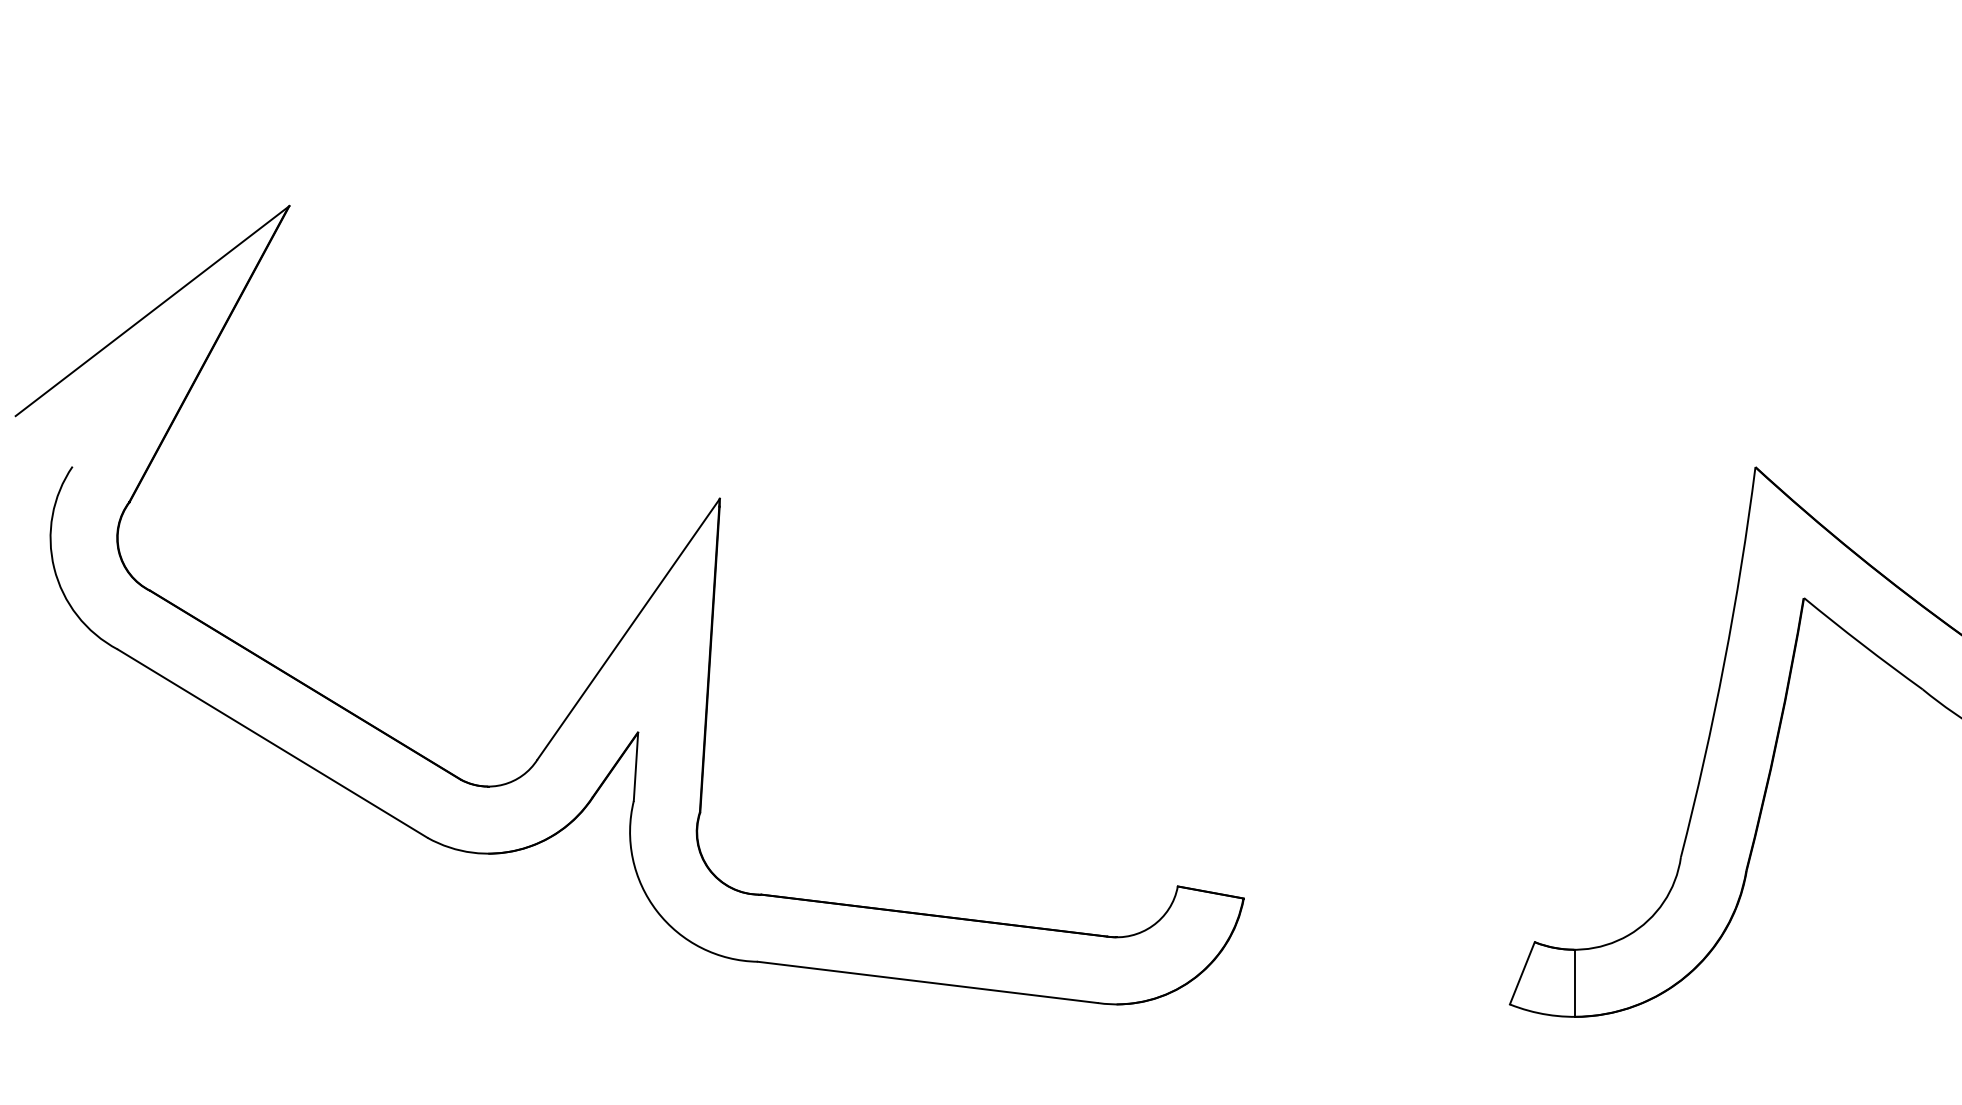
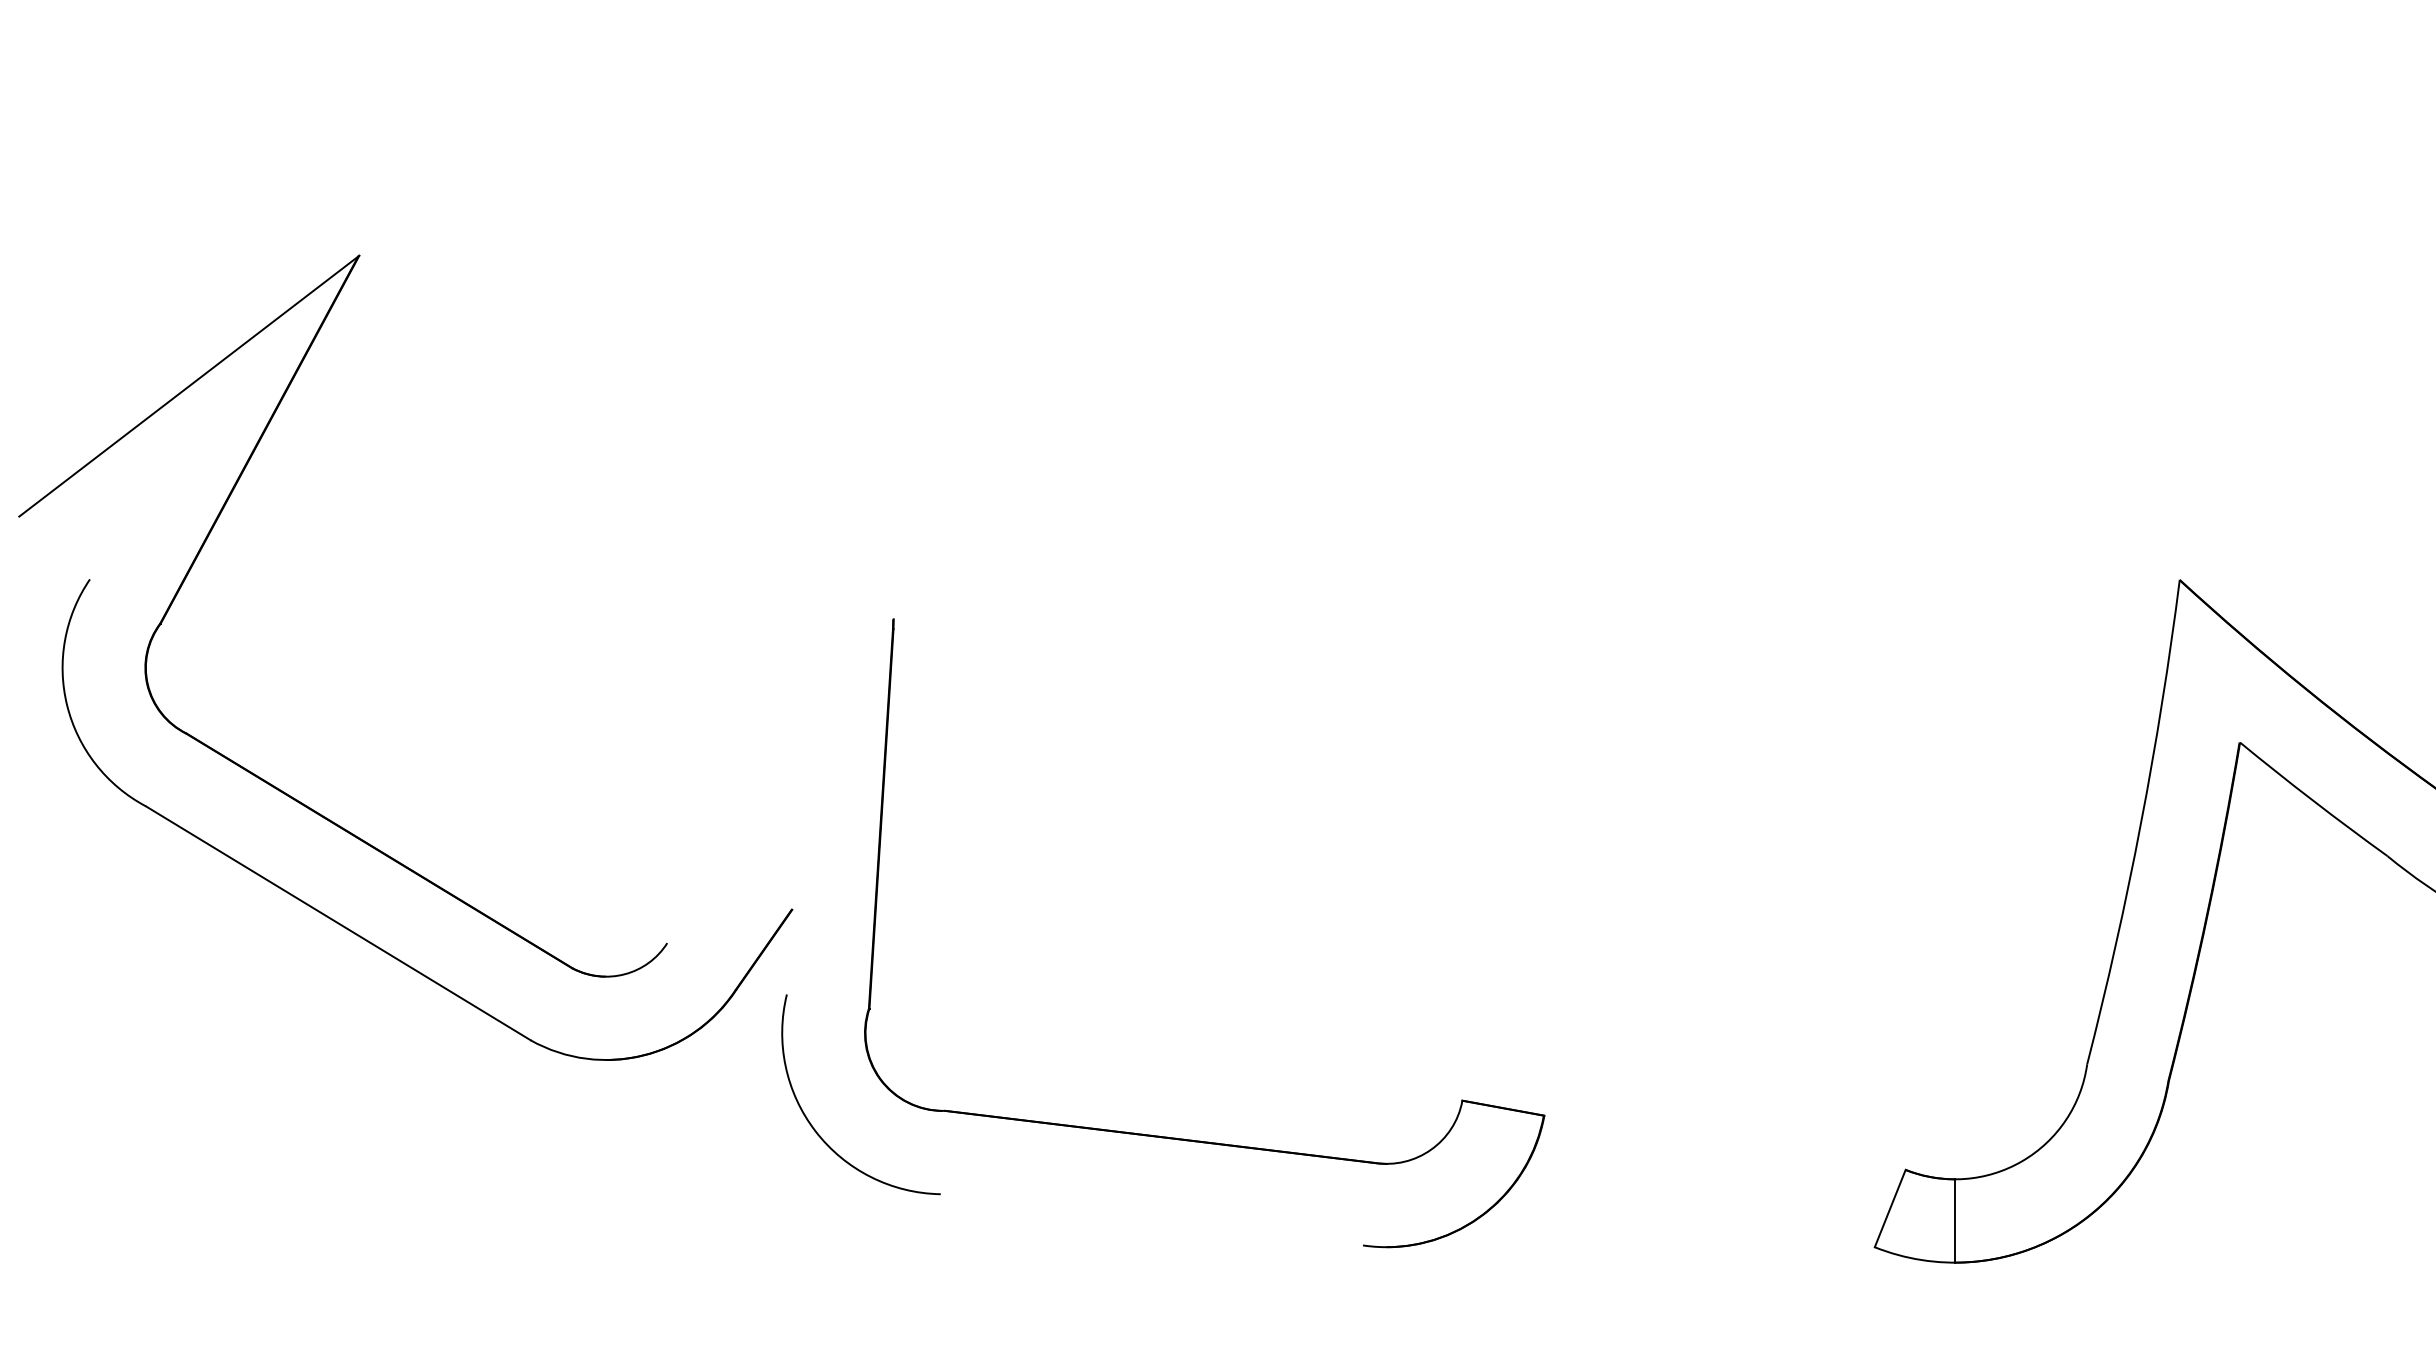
line: (628, 628) -> (780, 780), removed
line: (635, 766) -> (788, 951), removed
line: (927, 982) -> (1151, 1219), removed

